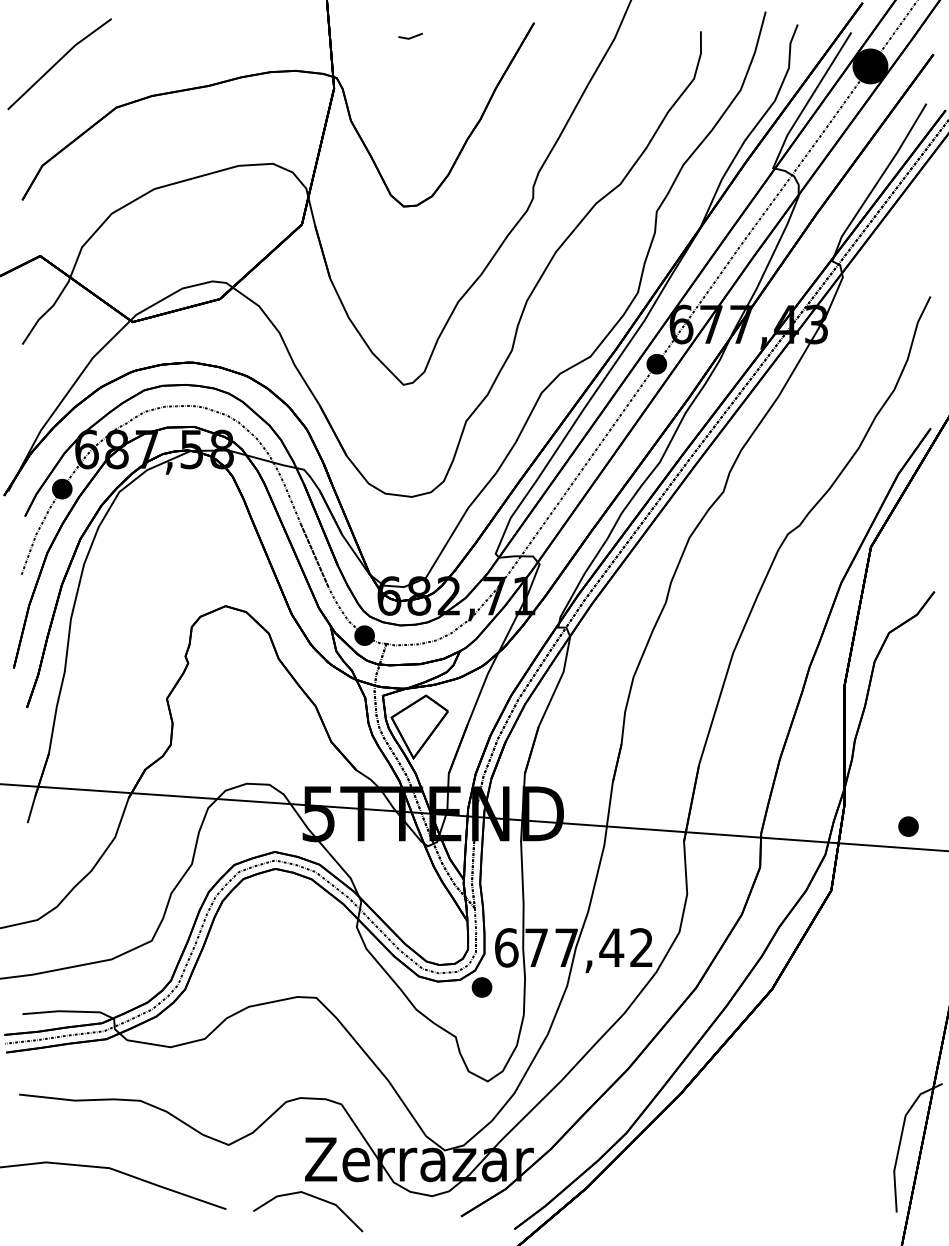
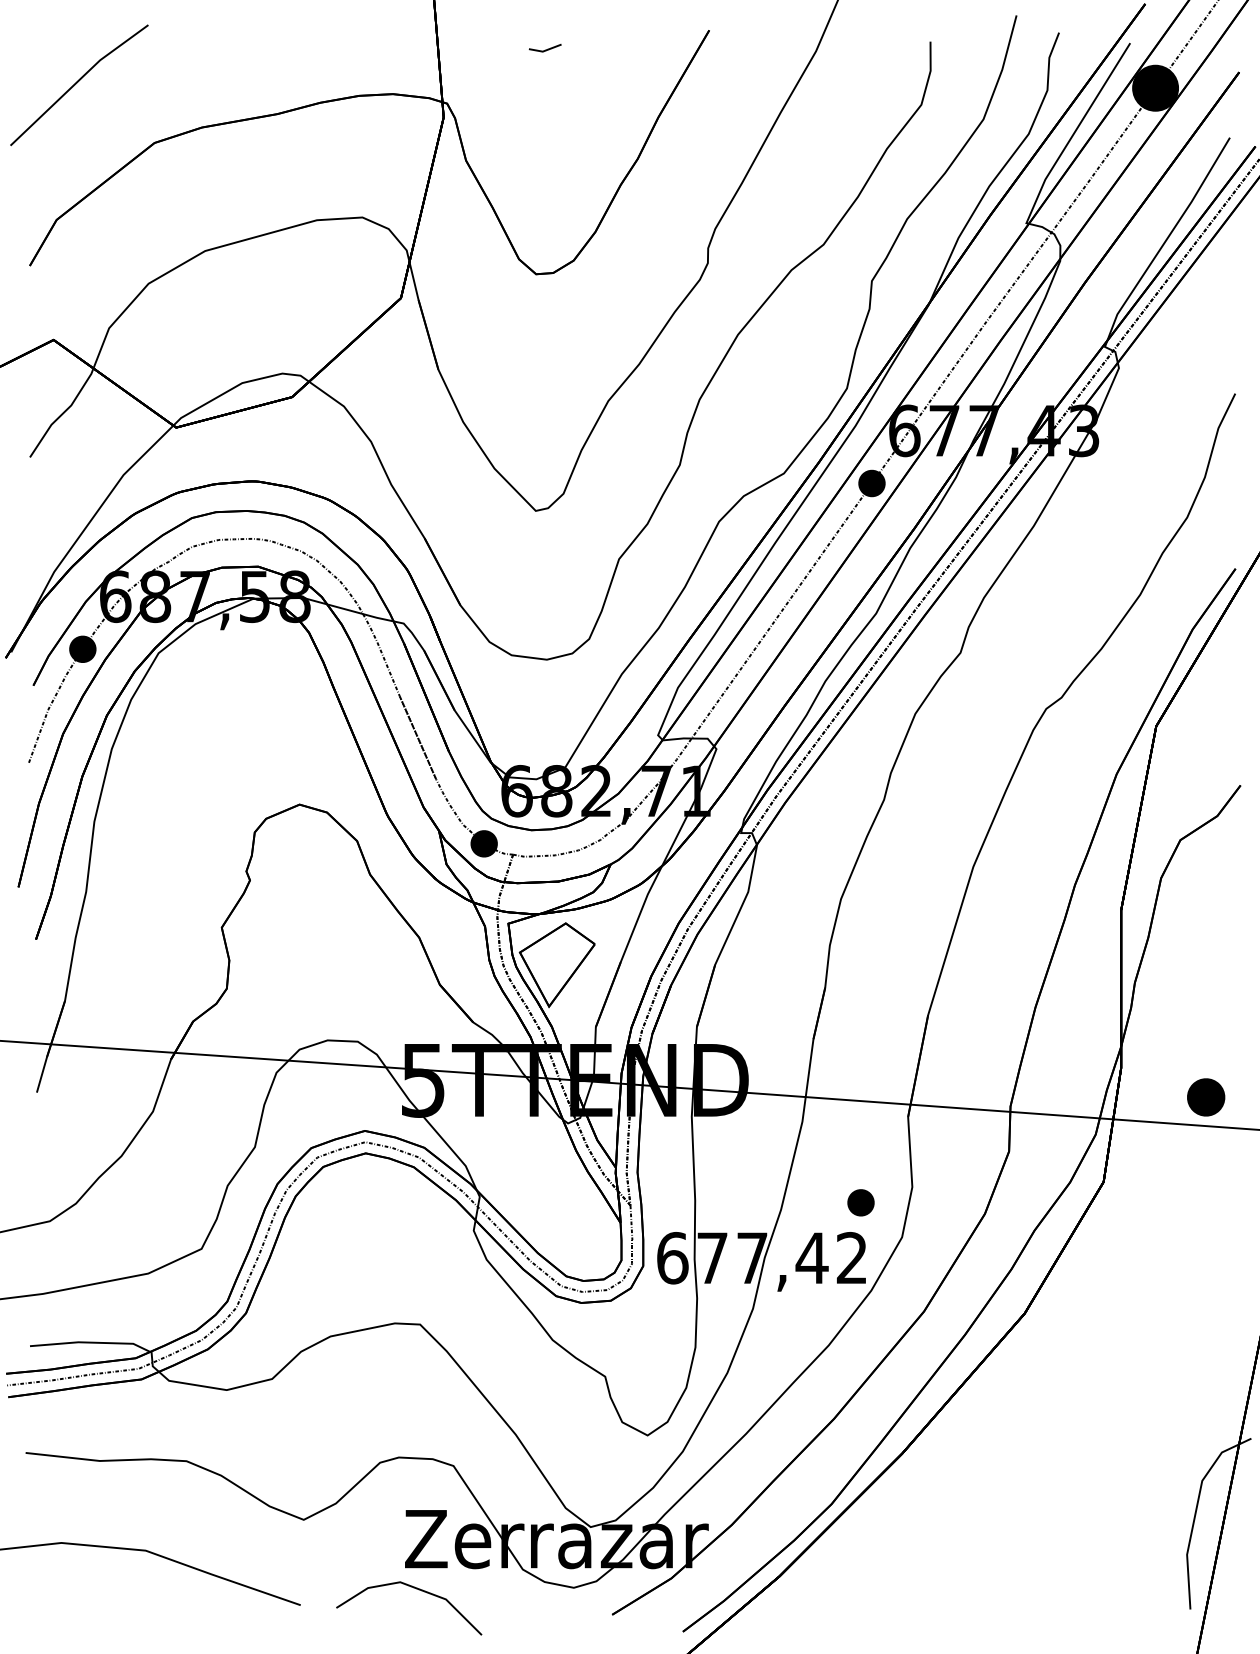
part: (908, 826) -> (1205, 1096), size x1.4
part: (481, 987) -> (860, 1202), moved

